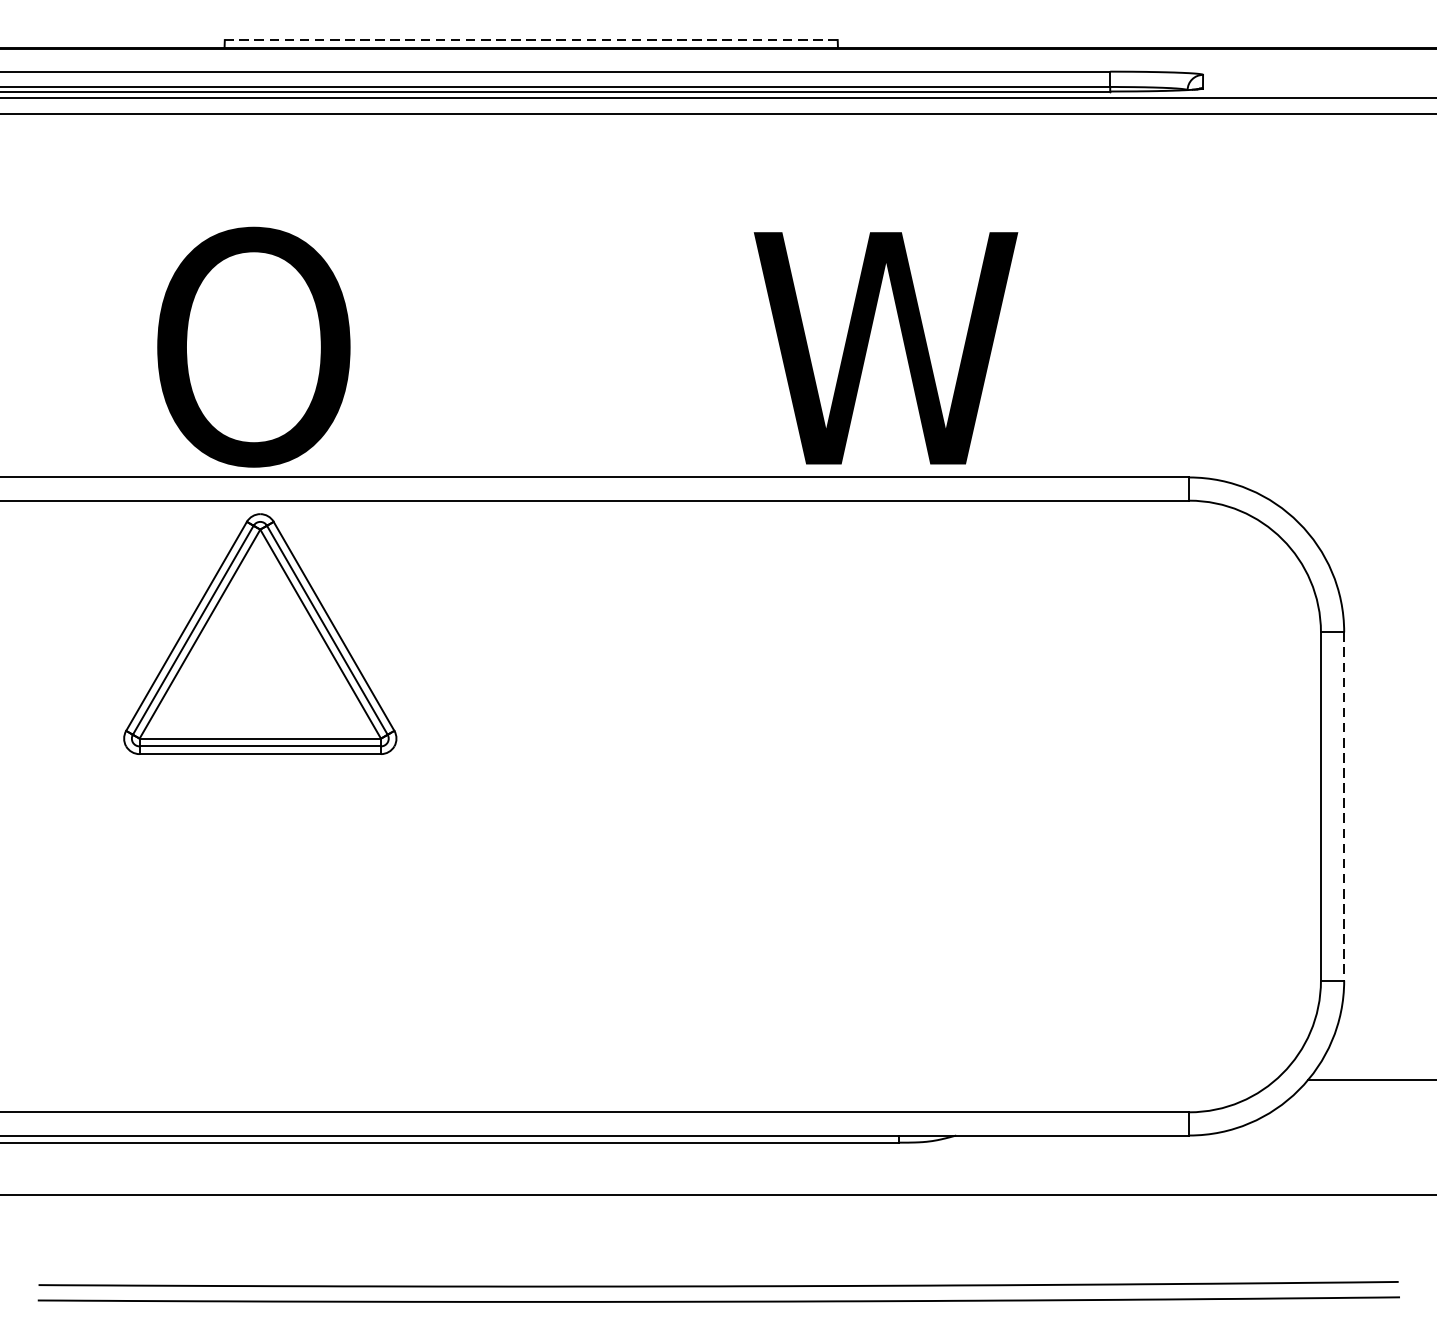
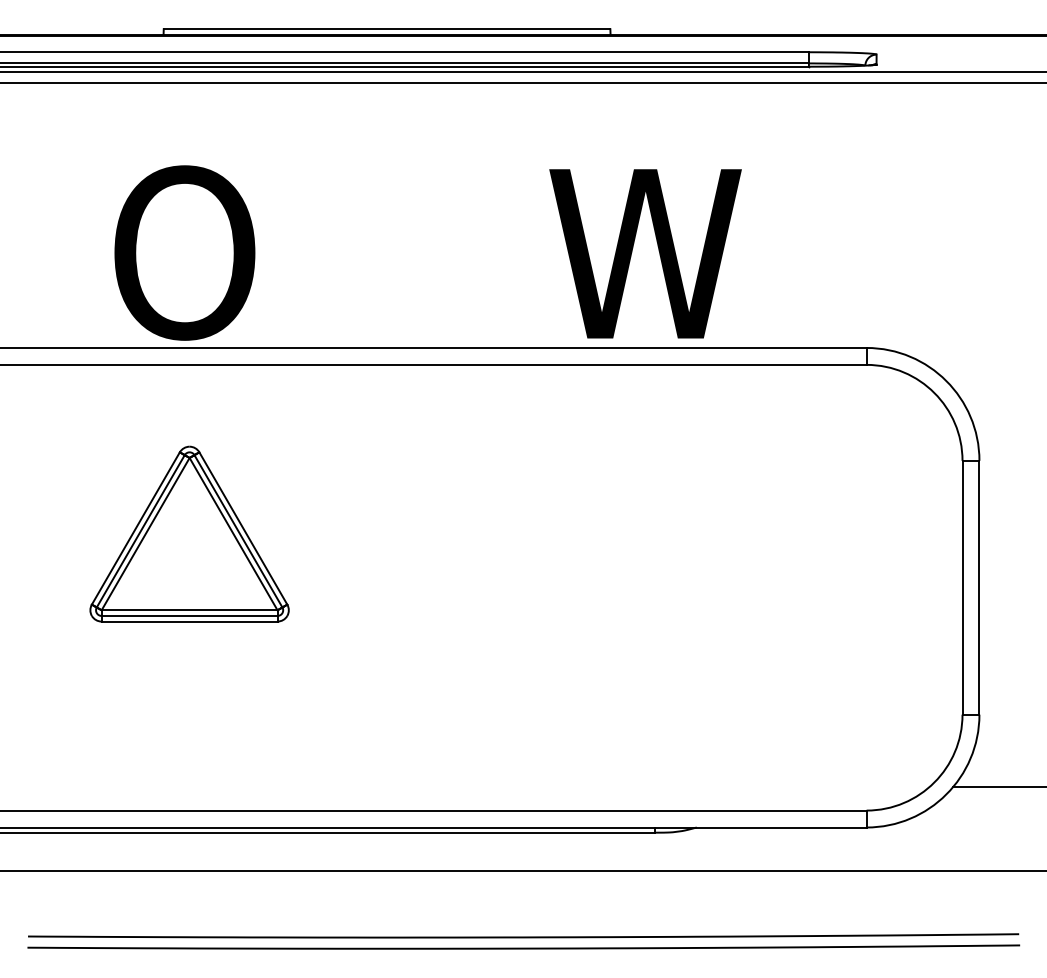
line: (530, 40) -> (386, 29), dashed -> solid
part: (260, 633) -> (189, 533), moved
line: (1344, 806) -> (979, 587), dashed -> solid

